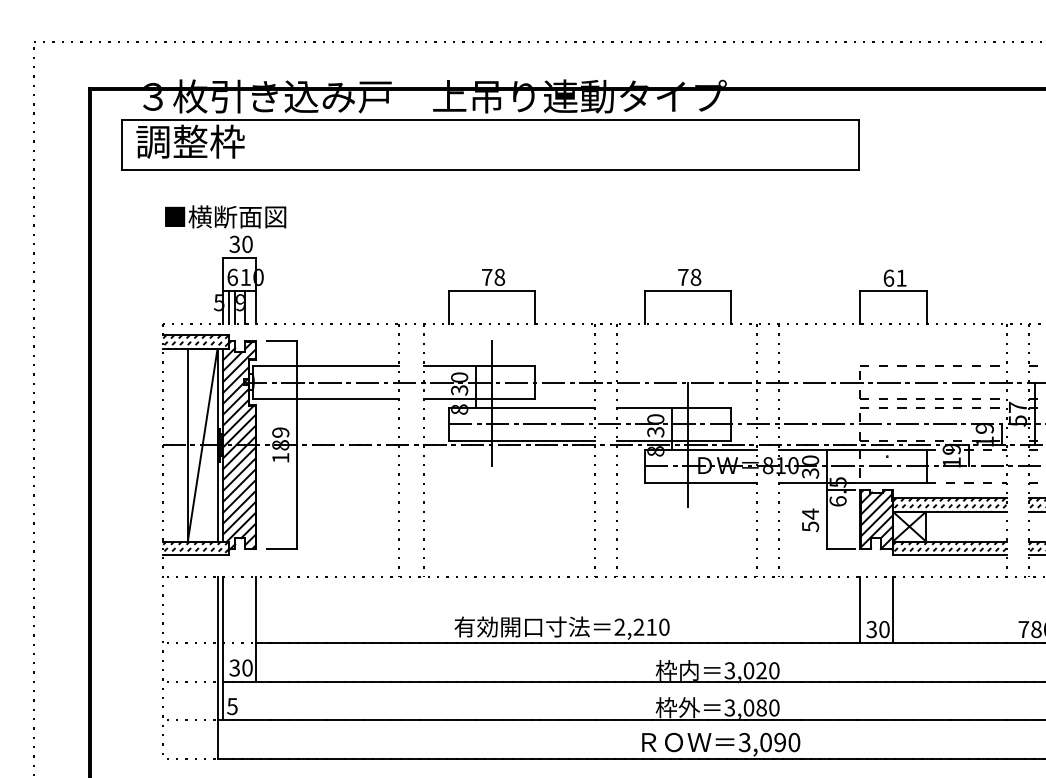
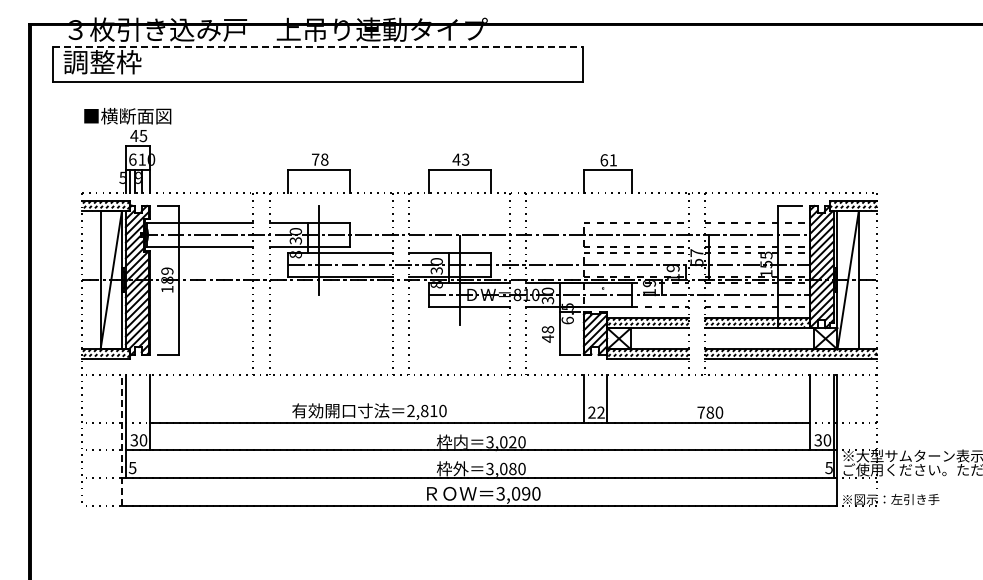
line: (489, 119) -> (317, 46), solid -> dashed
text: (240, 243) -> (138, 135), 30 -> 45
text: (688, 277) -> (460, 159), 78 -> 43
text: (809, 519) -> (547, 333), 54 -> 48
text: (638, 627) -> (424, 411), 2,210 -> 2,810
text: (878, 629) -> (596, 412), 30 -> 22
line: (216, 666) -> (121, 439), solid -> dashed

